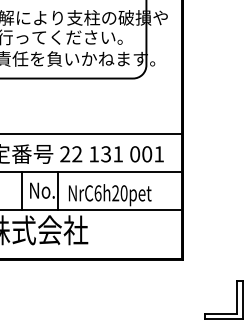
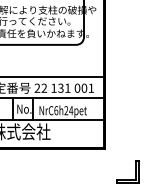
text: (124, 193) -> (71, 110), NrC6h20pet -> NrC6h24pet

